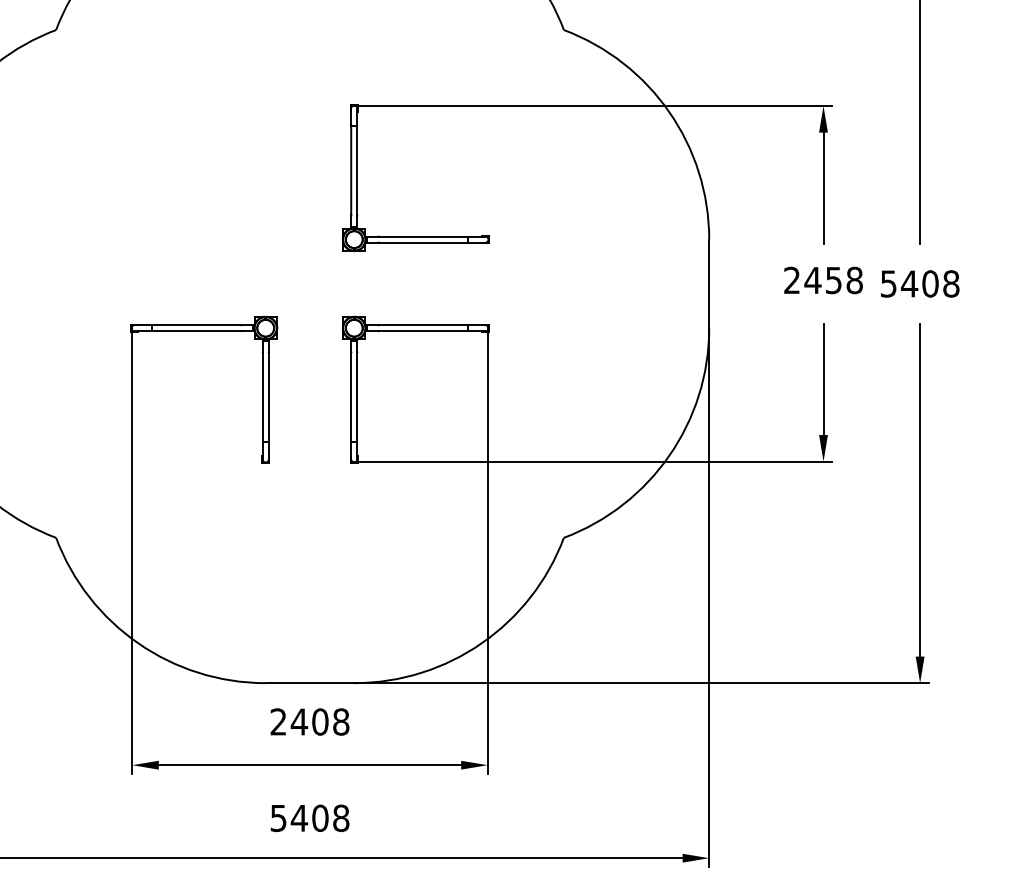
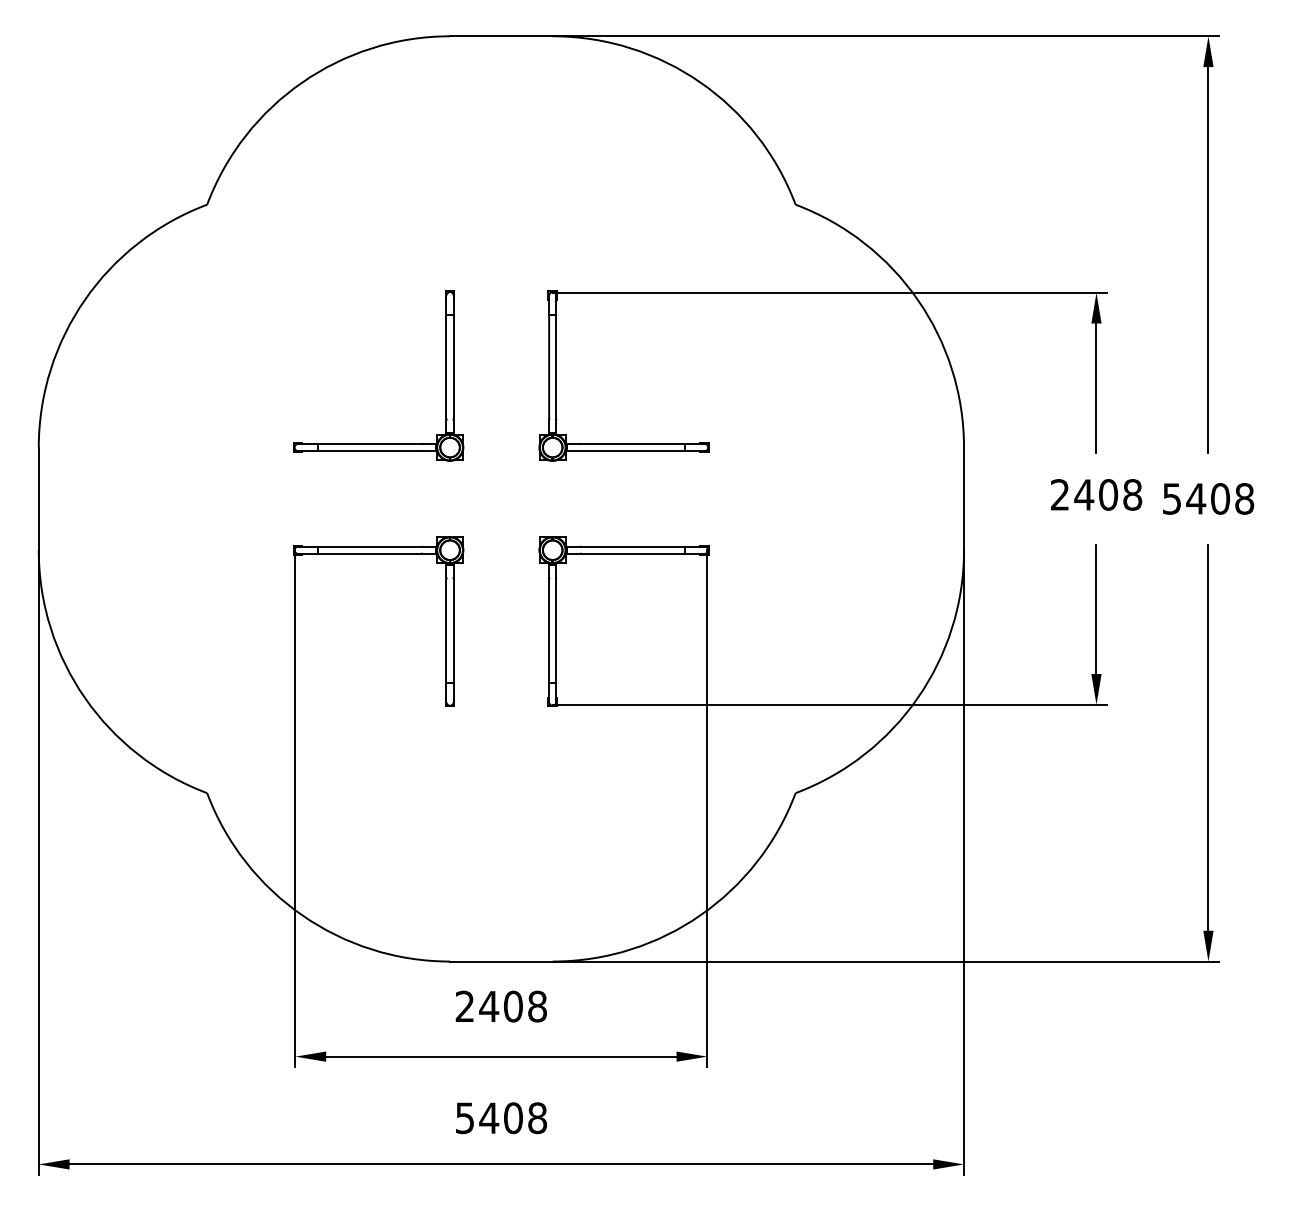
part: (261, 177) -> (445, 375), added
text: (833, 280) -> (1108, 494), 2458 -> 2408

